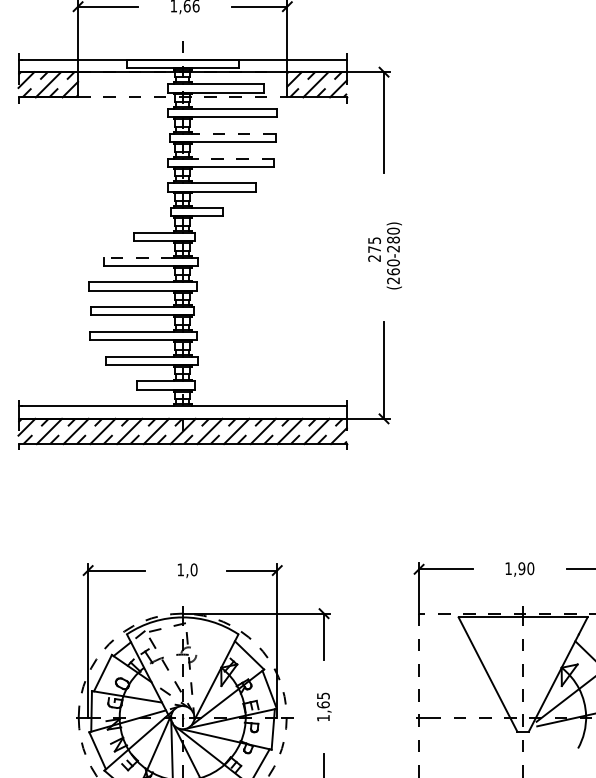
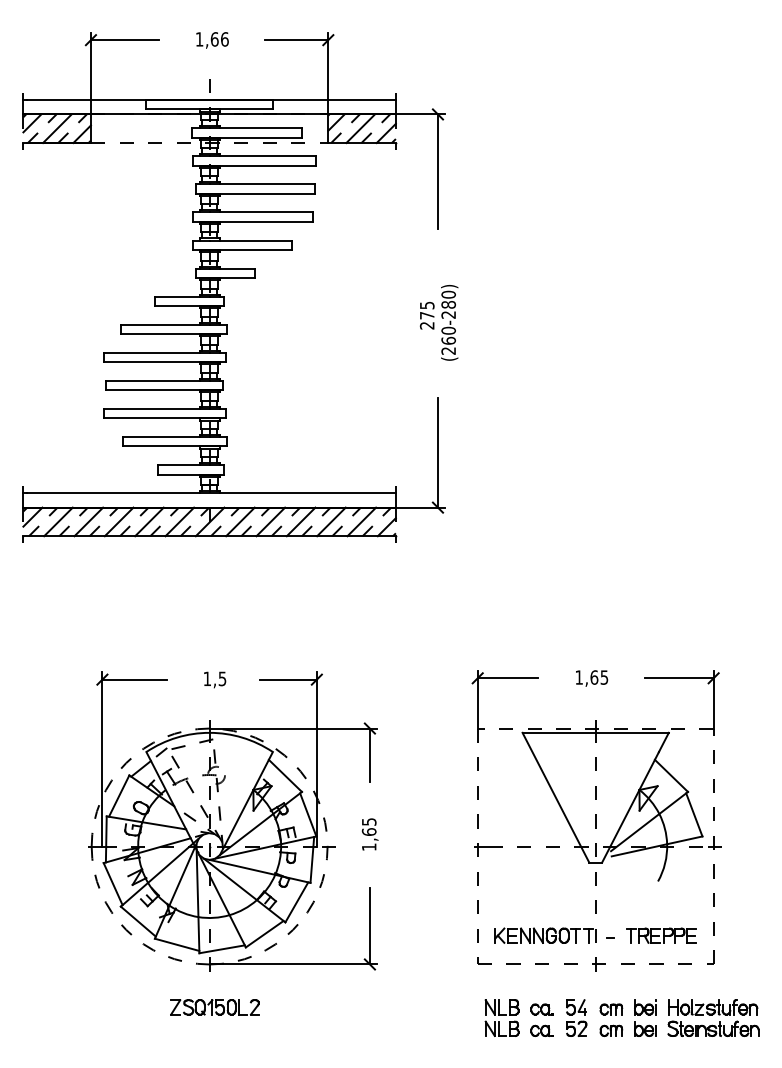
line: (233, 133) -> (267, 184), dashed -> solid
line: (232, 158) -> (266, 212), dashed -> solid
line: (138, 257) -> (159, 324), dashed -> solid
text: (526, 568) -> (599, 677), 1,90 -> 1,65
text: (194, 569) -> (222, 678), 1,0 -> 1,5

